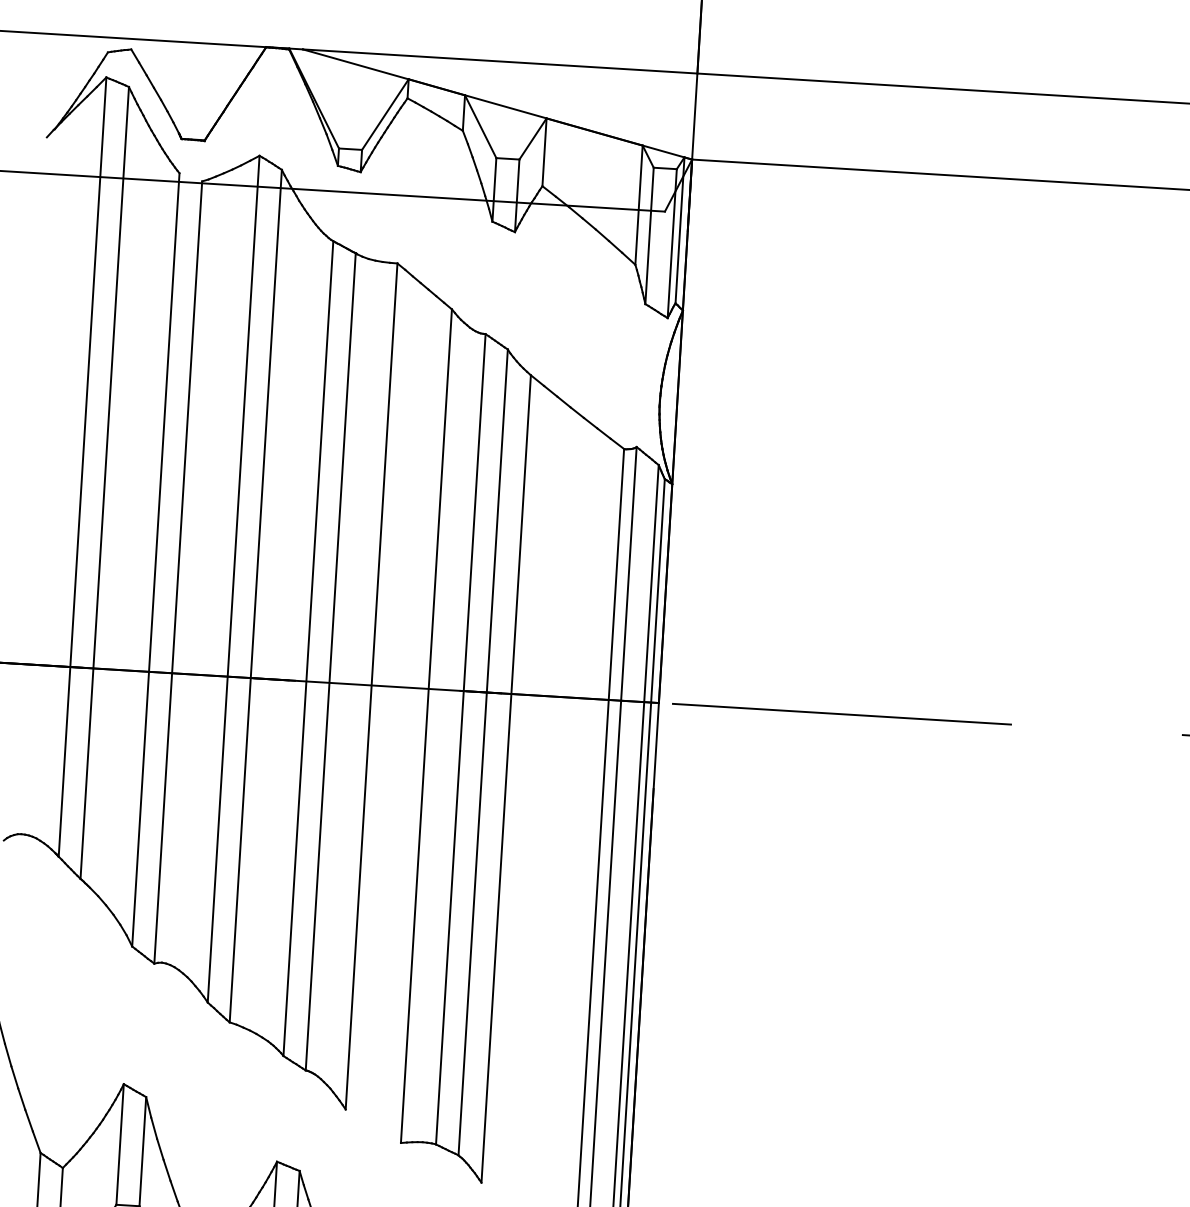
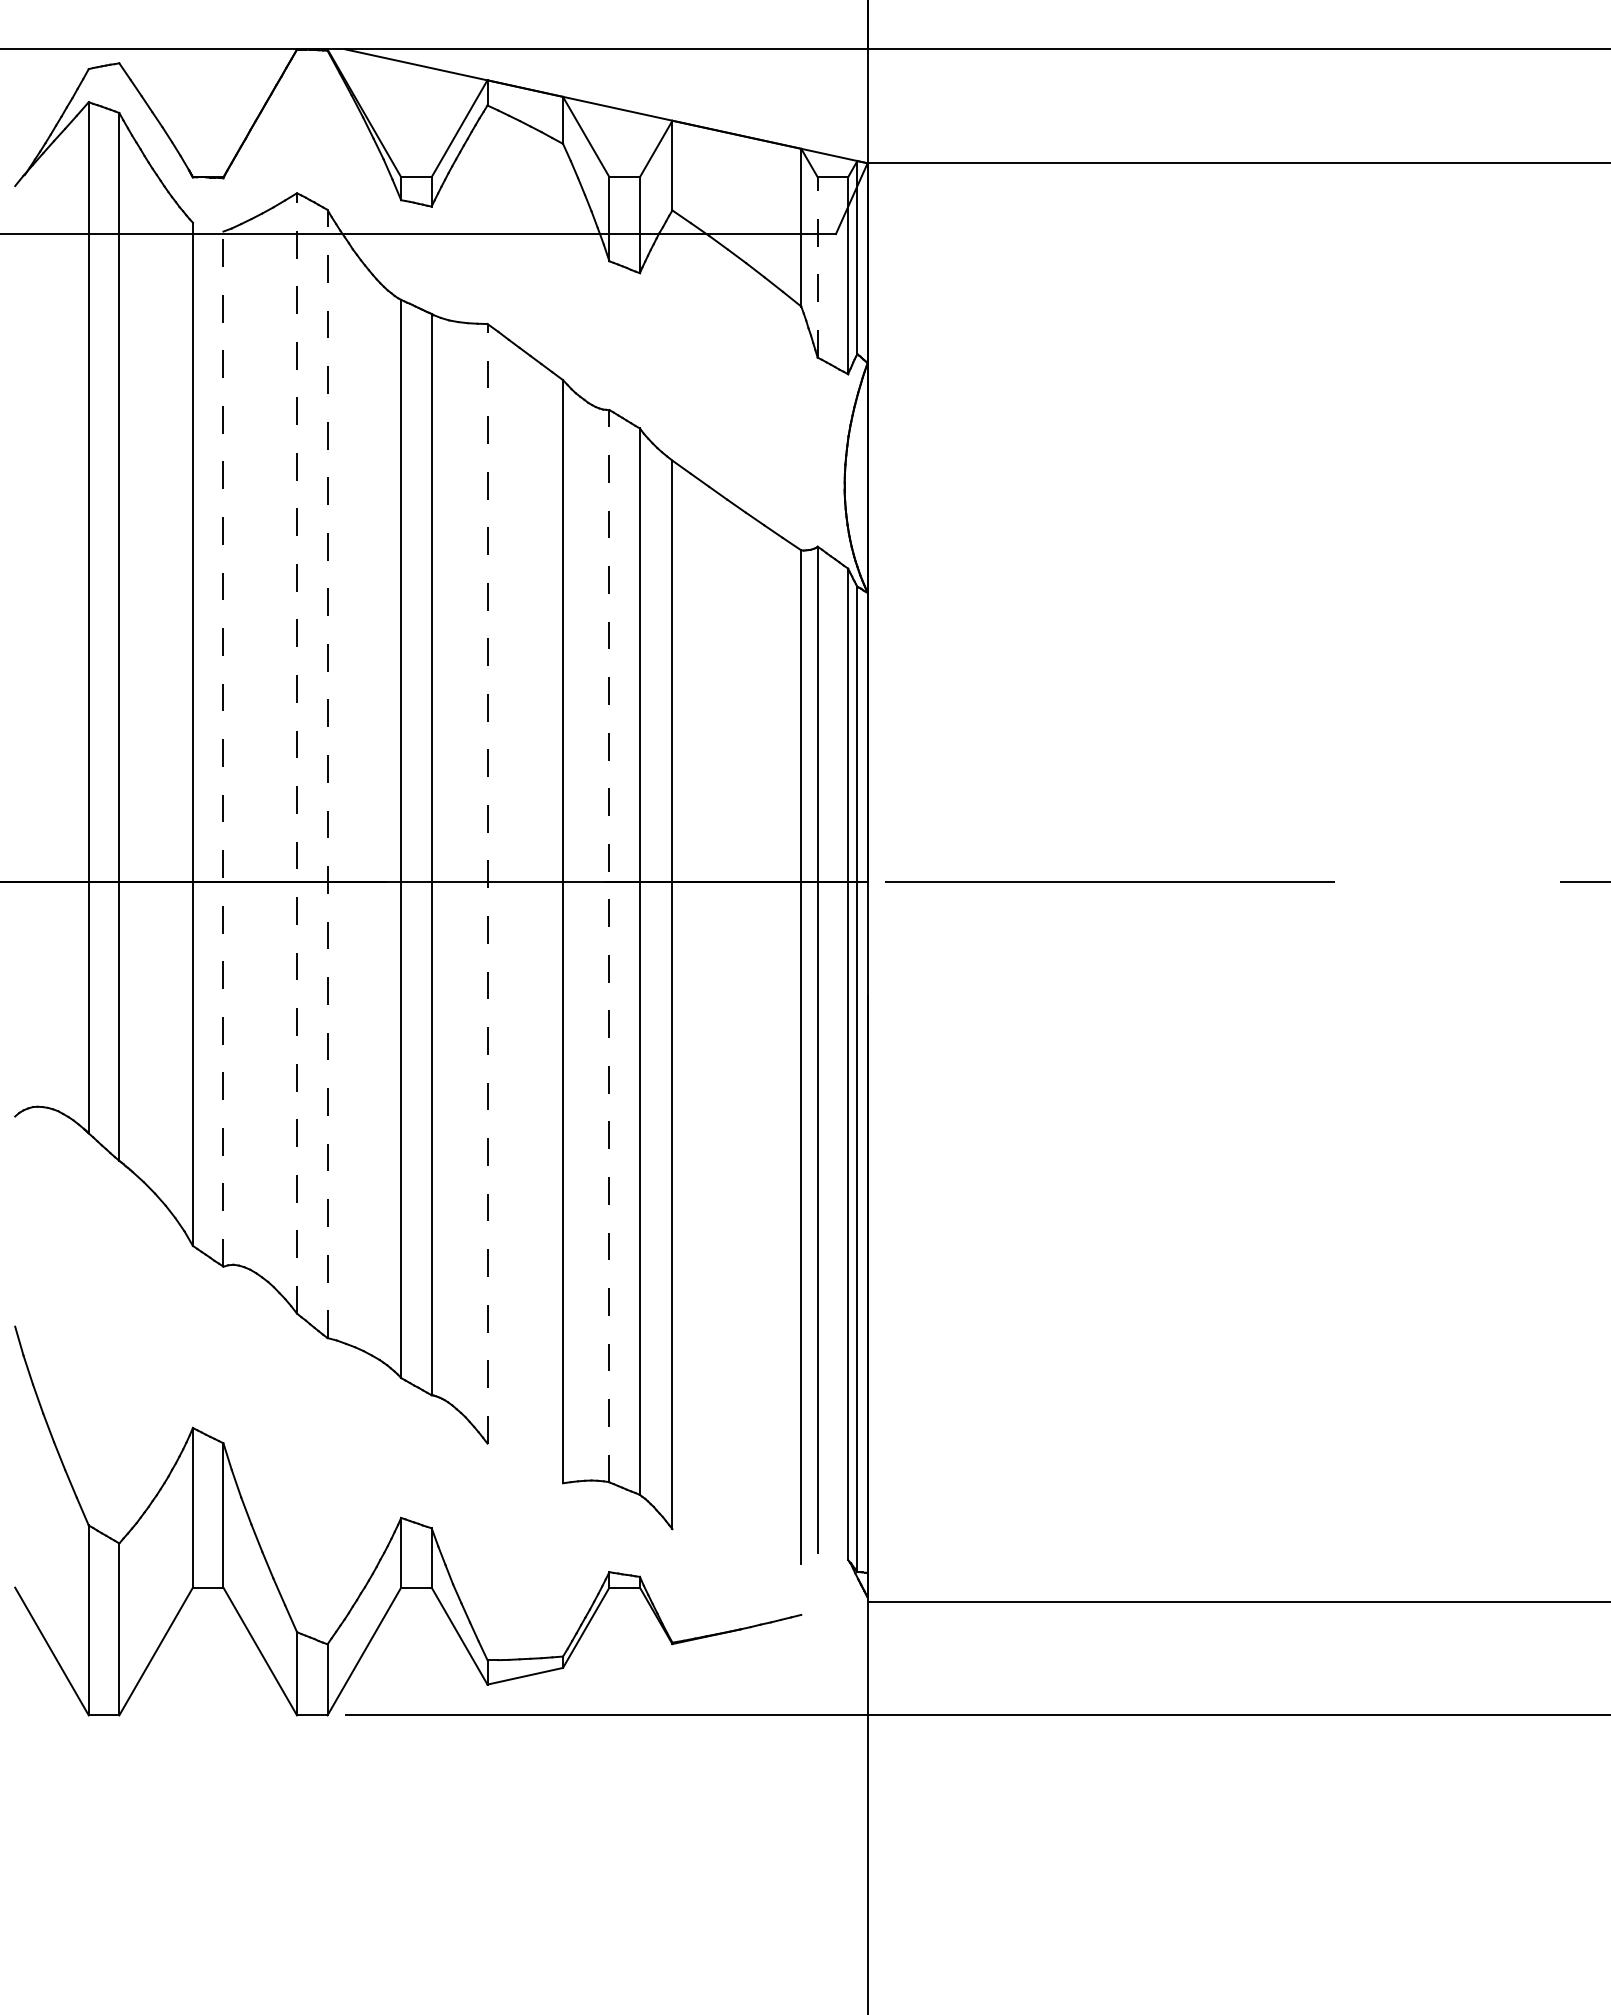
line: (649, 235) -> (817, 266), solid -> dashed
line: (178, 572) -> (223, 749), solid -> dashed
line: (234, 578) -> (297, 752), solid -> dashed
line: (255, 595) -> (327, 773), solid -> dashed
line: (371, 686) -> (487, 883), solid -> dashed
line: (460, 738) -> (609, 945), solid -> dashed

